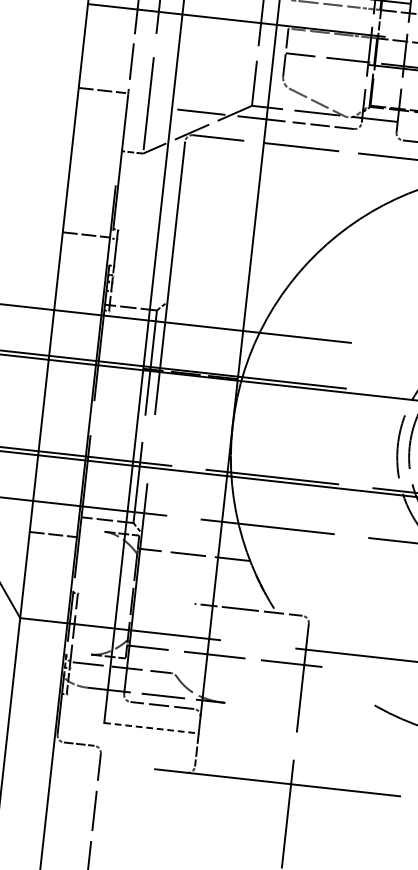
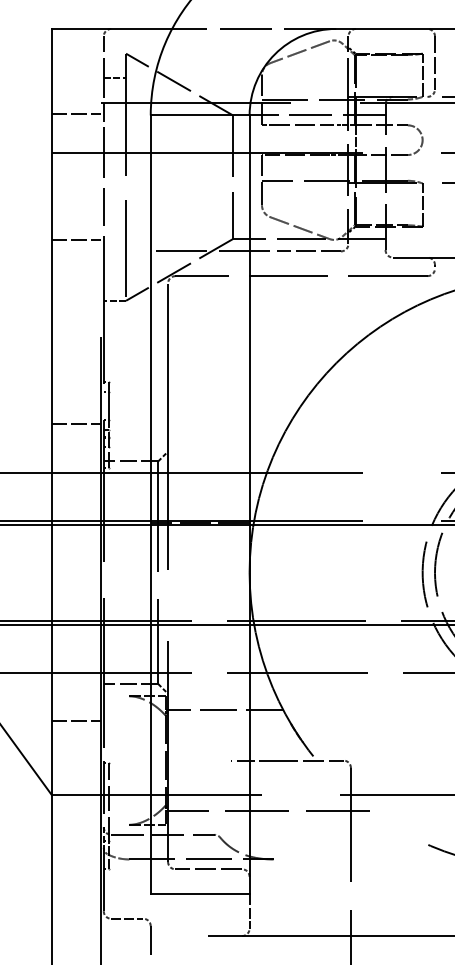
line: (86, 235) -> (76, 424), moved
line: (53, 535) -> (76, 721), moved
line: (151, 728) -> (200, 894), dashed -> solid

